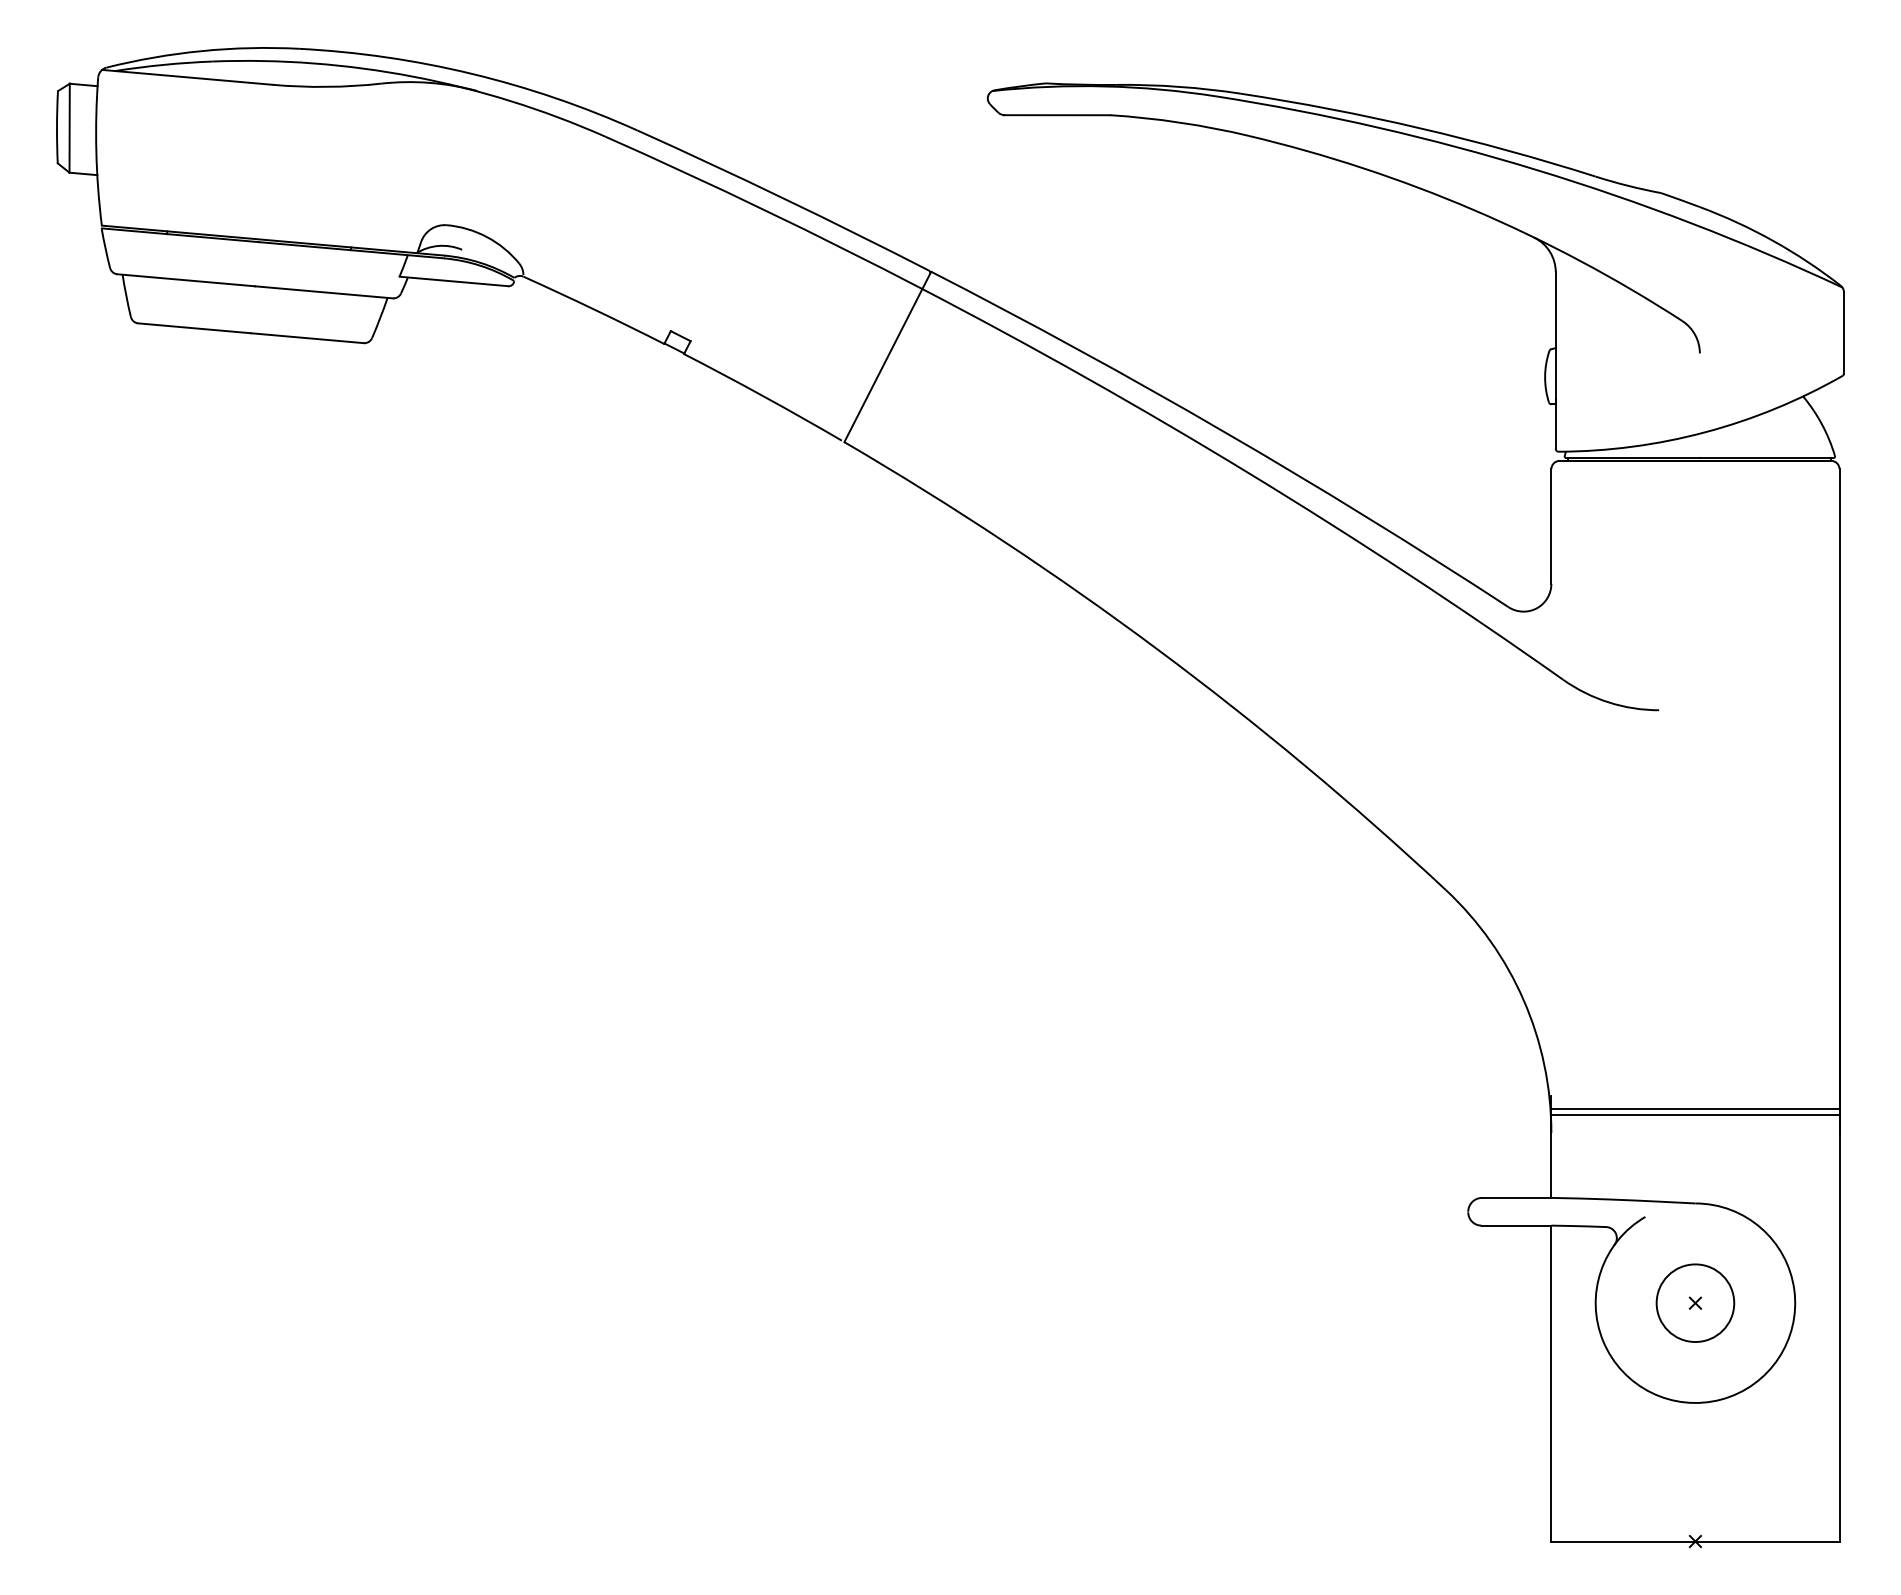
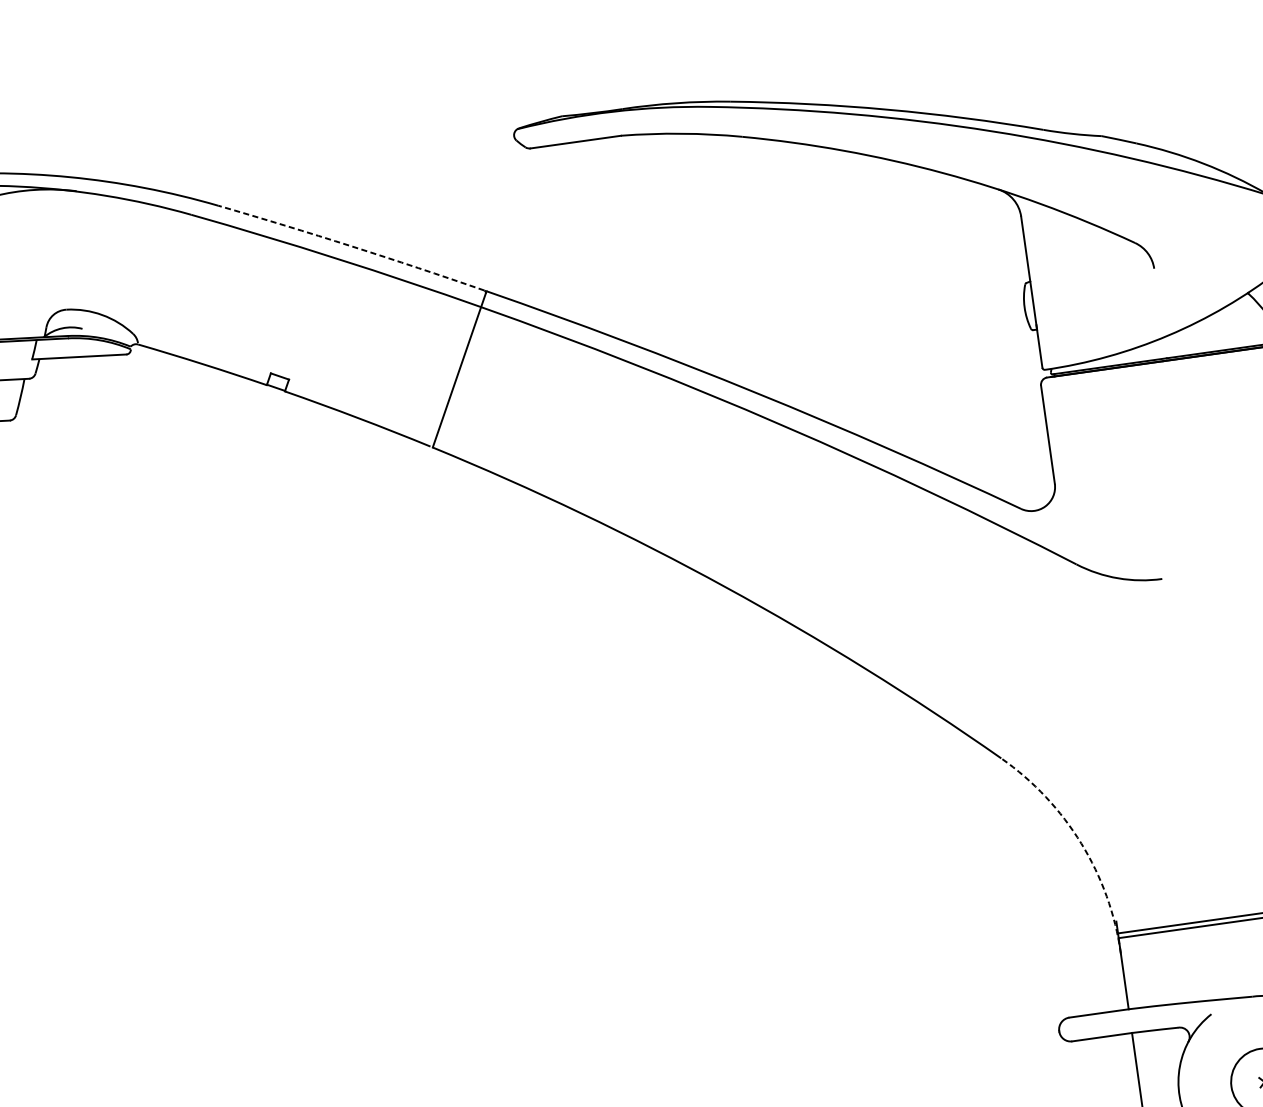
arc: (784, 198) -> (352, 246), solid -> dashed
arc: (1523, 1000) -> (1081, 843), solid -> dashed

